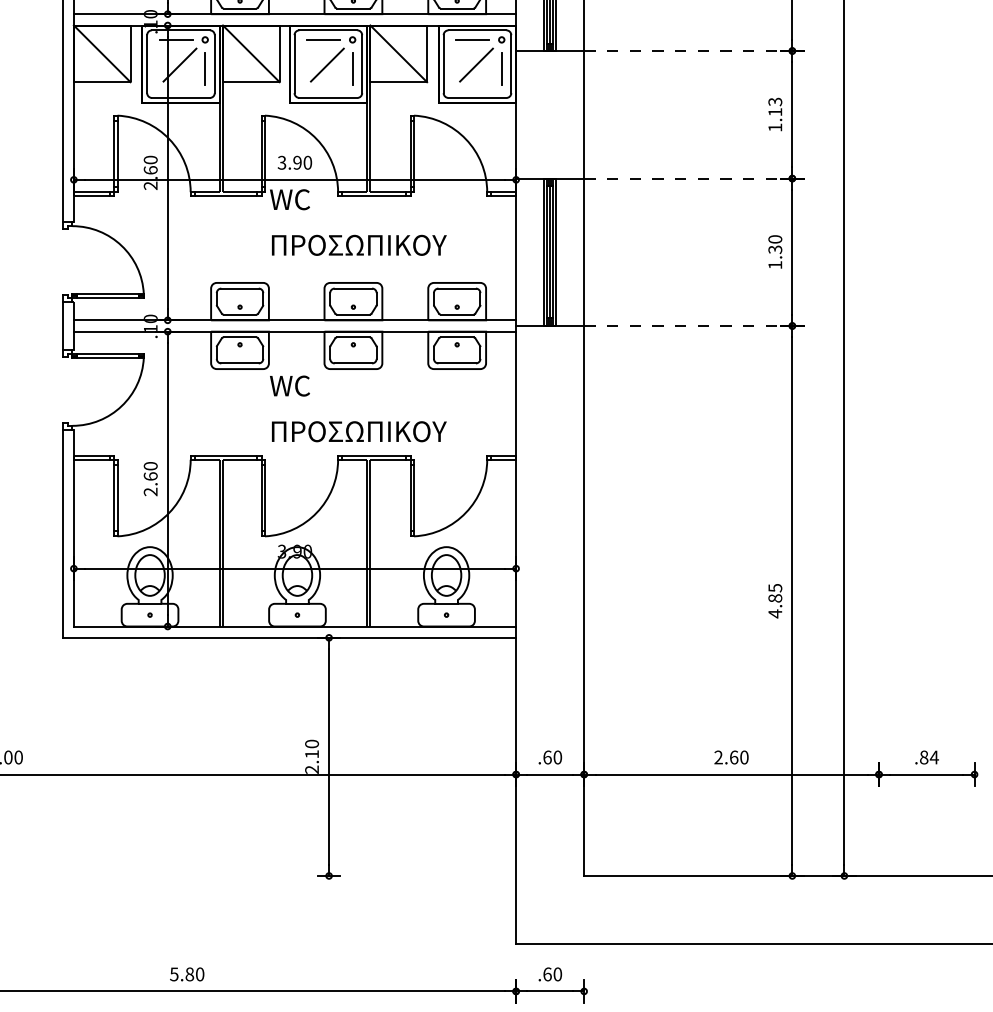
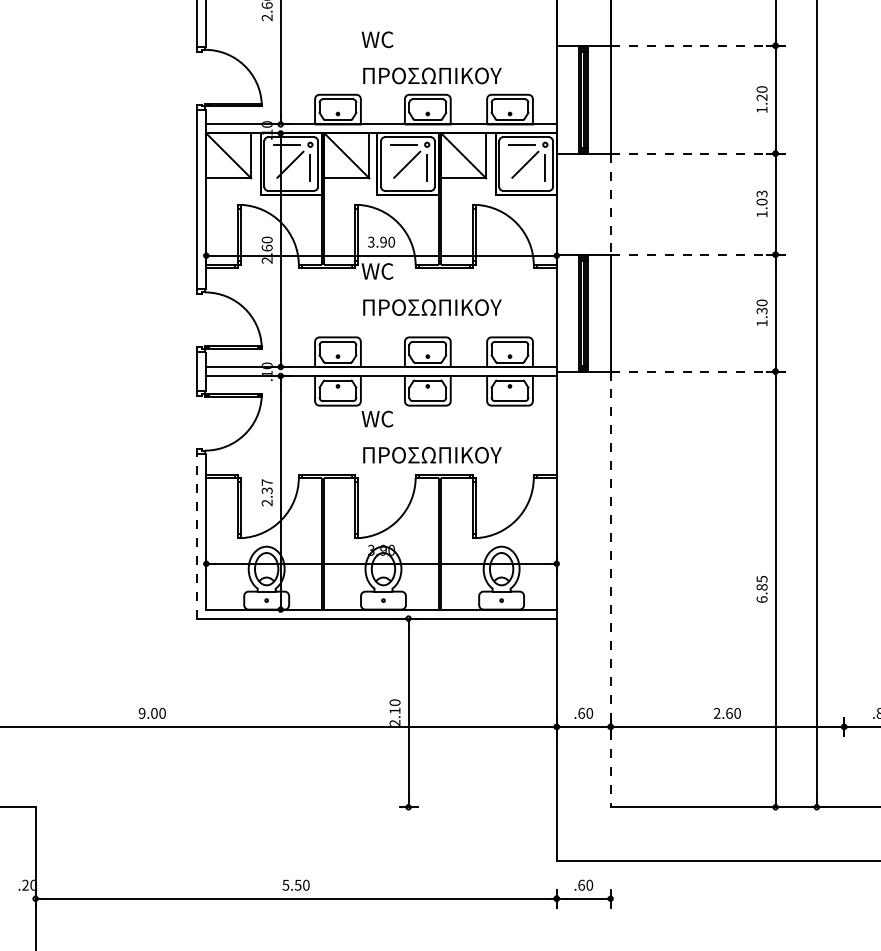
text: (774, 111) -> (761, 201), 1.13 -> 1.03
line: (583, 115) -> (610, 204), solid -> dashed
text: (149, 471) -> (266, 486), 2.60 -> 2.37
line: (62, 532) -> (197, 535), solid -> dashed
line: (583, 601) -> (610, 589), solid -> dashed
text: (774, 613) -> (761, 599), 4.85 -> 6.85
text: (188, 973) -> (297, 884), 5.80 -> 5.50

